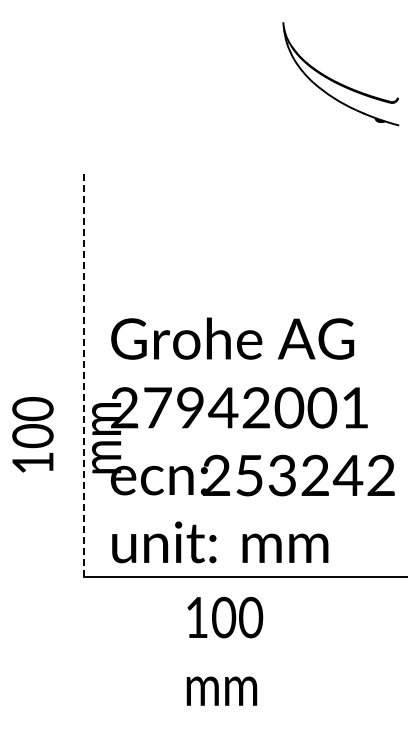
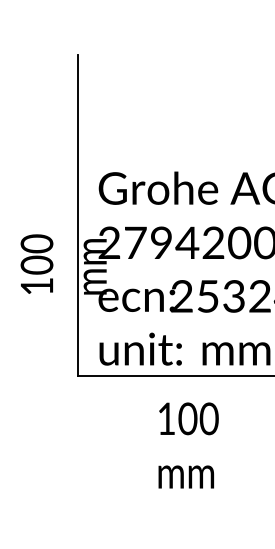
line: (84, 372) -> (77, 214), dashed -> solid
text: (224, 650) -> (188, 444), moved

